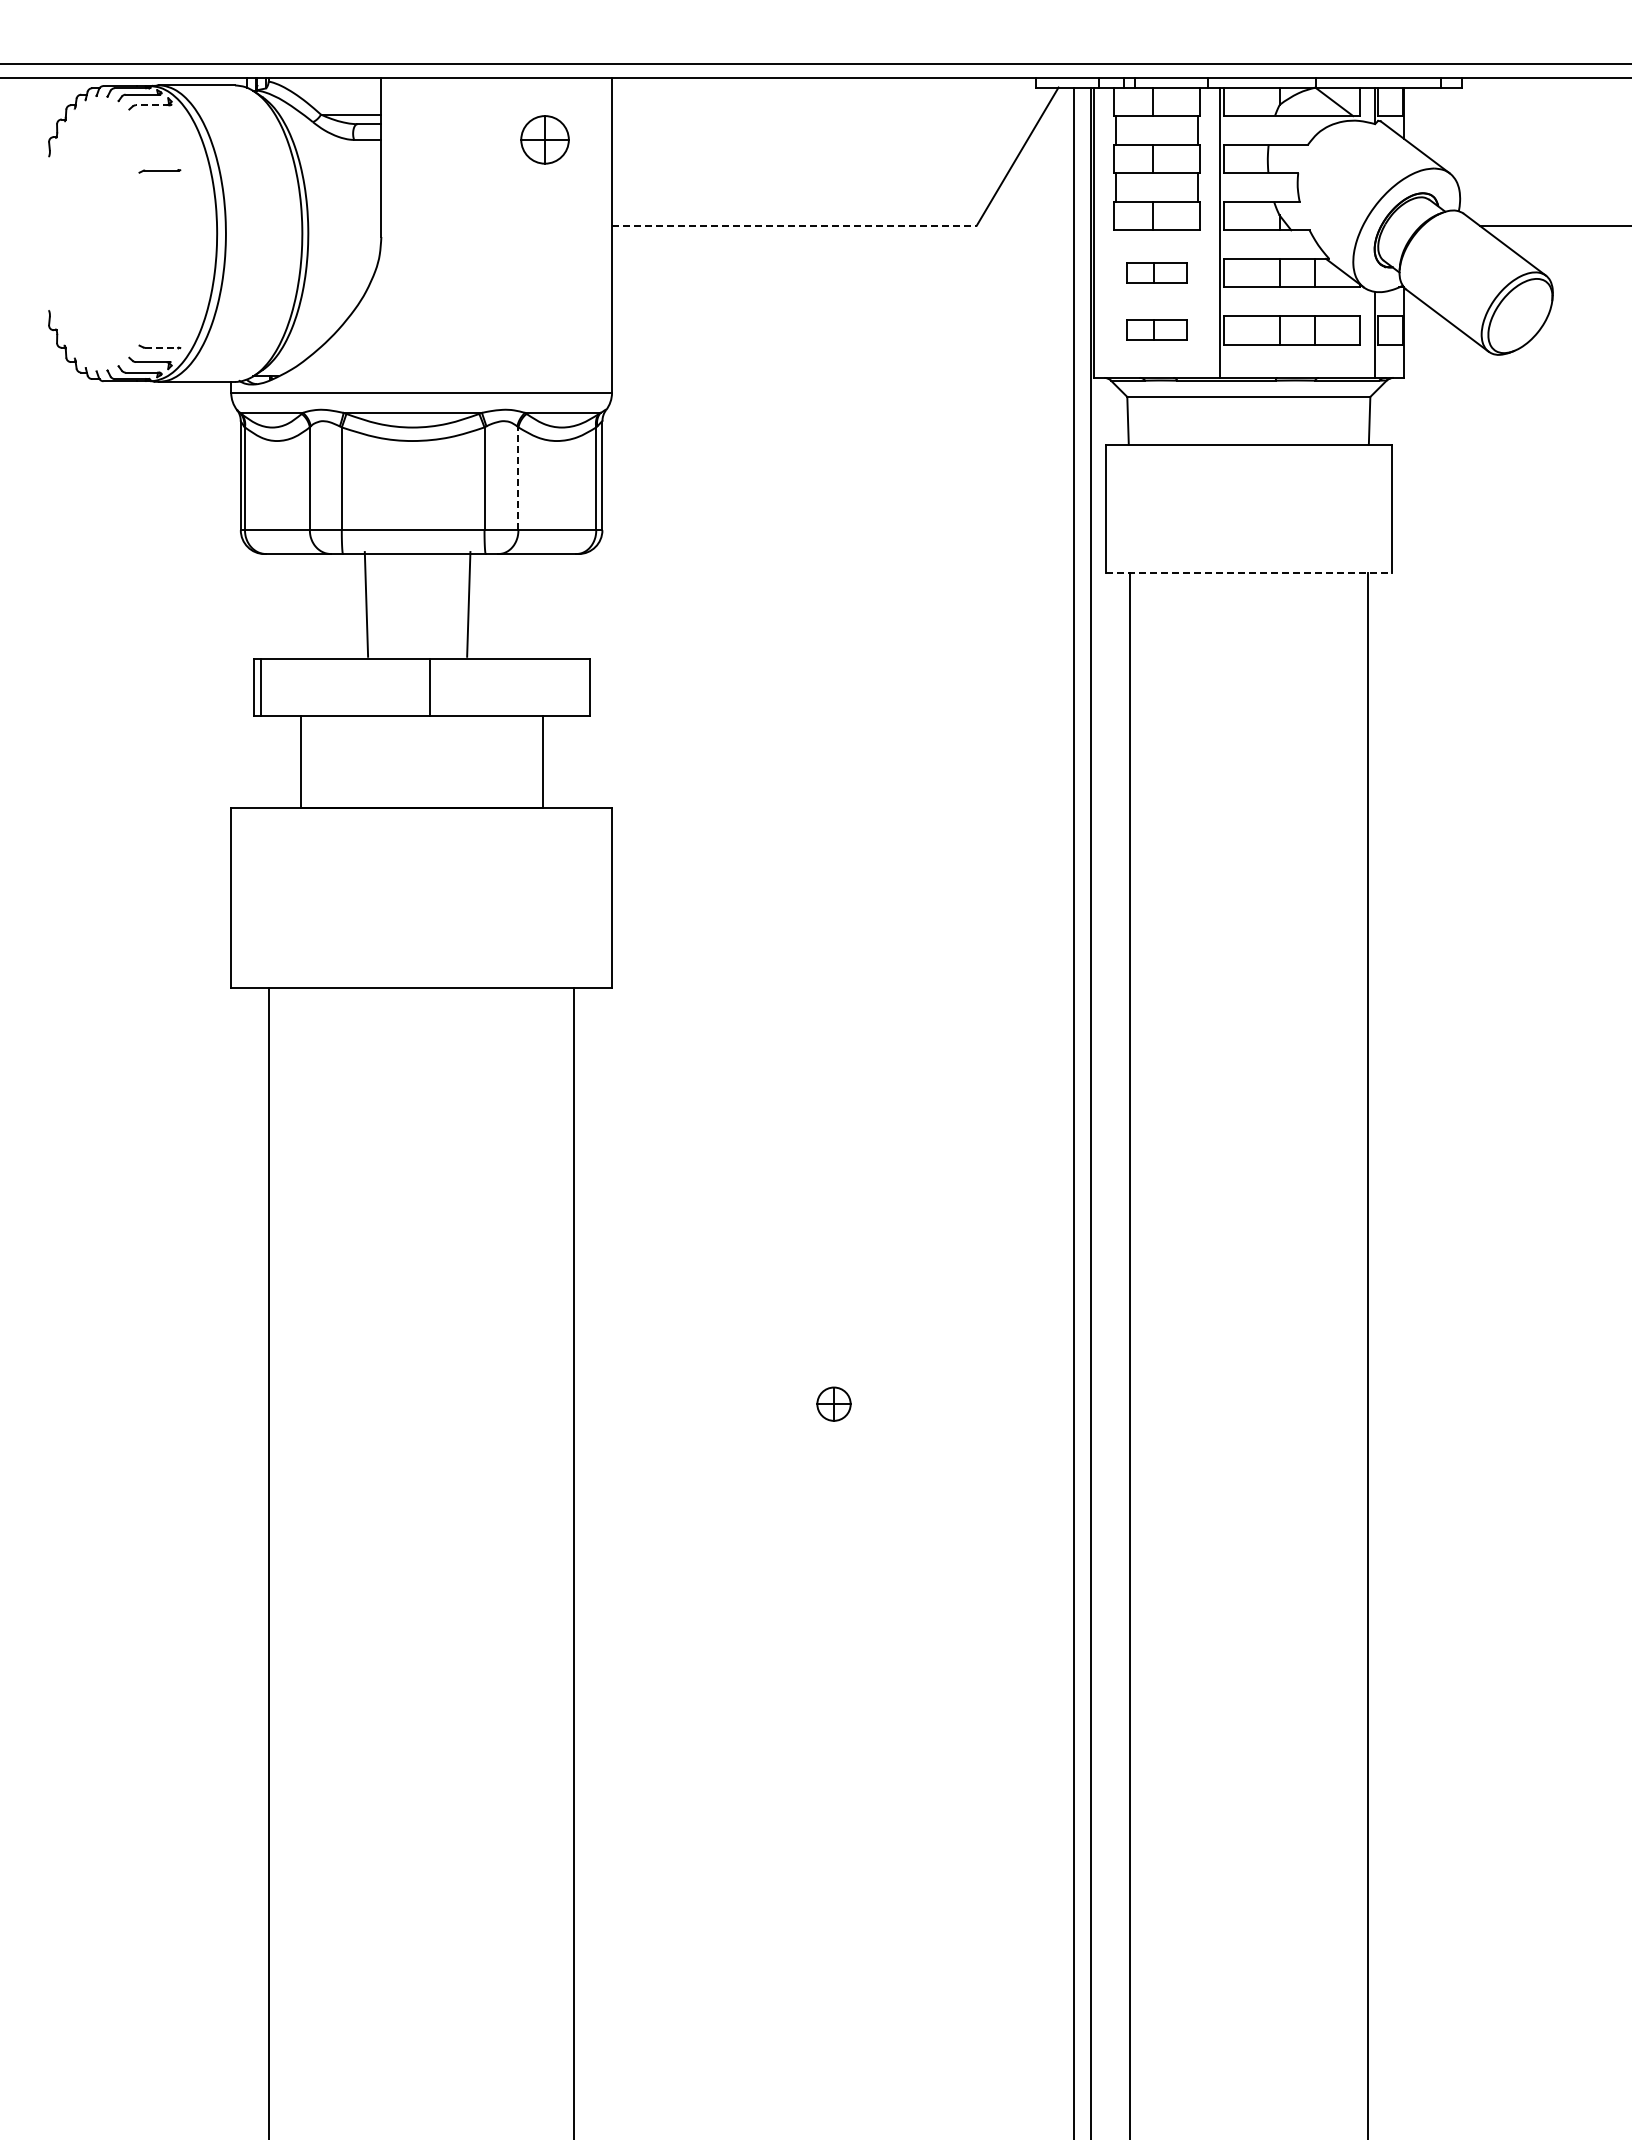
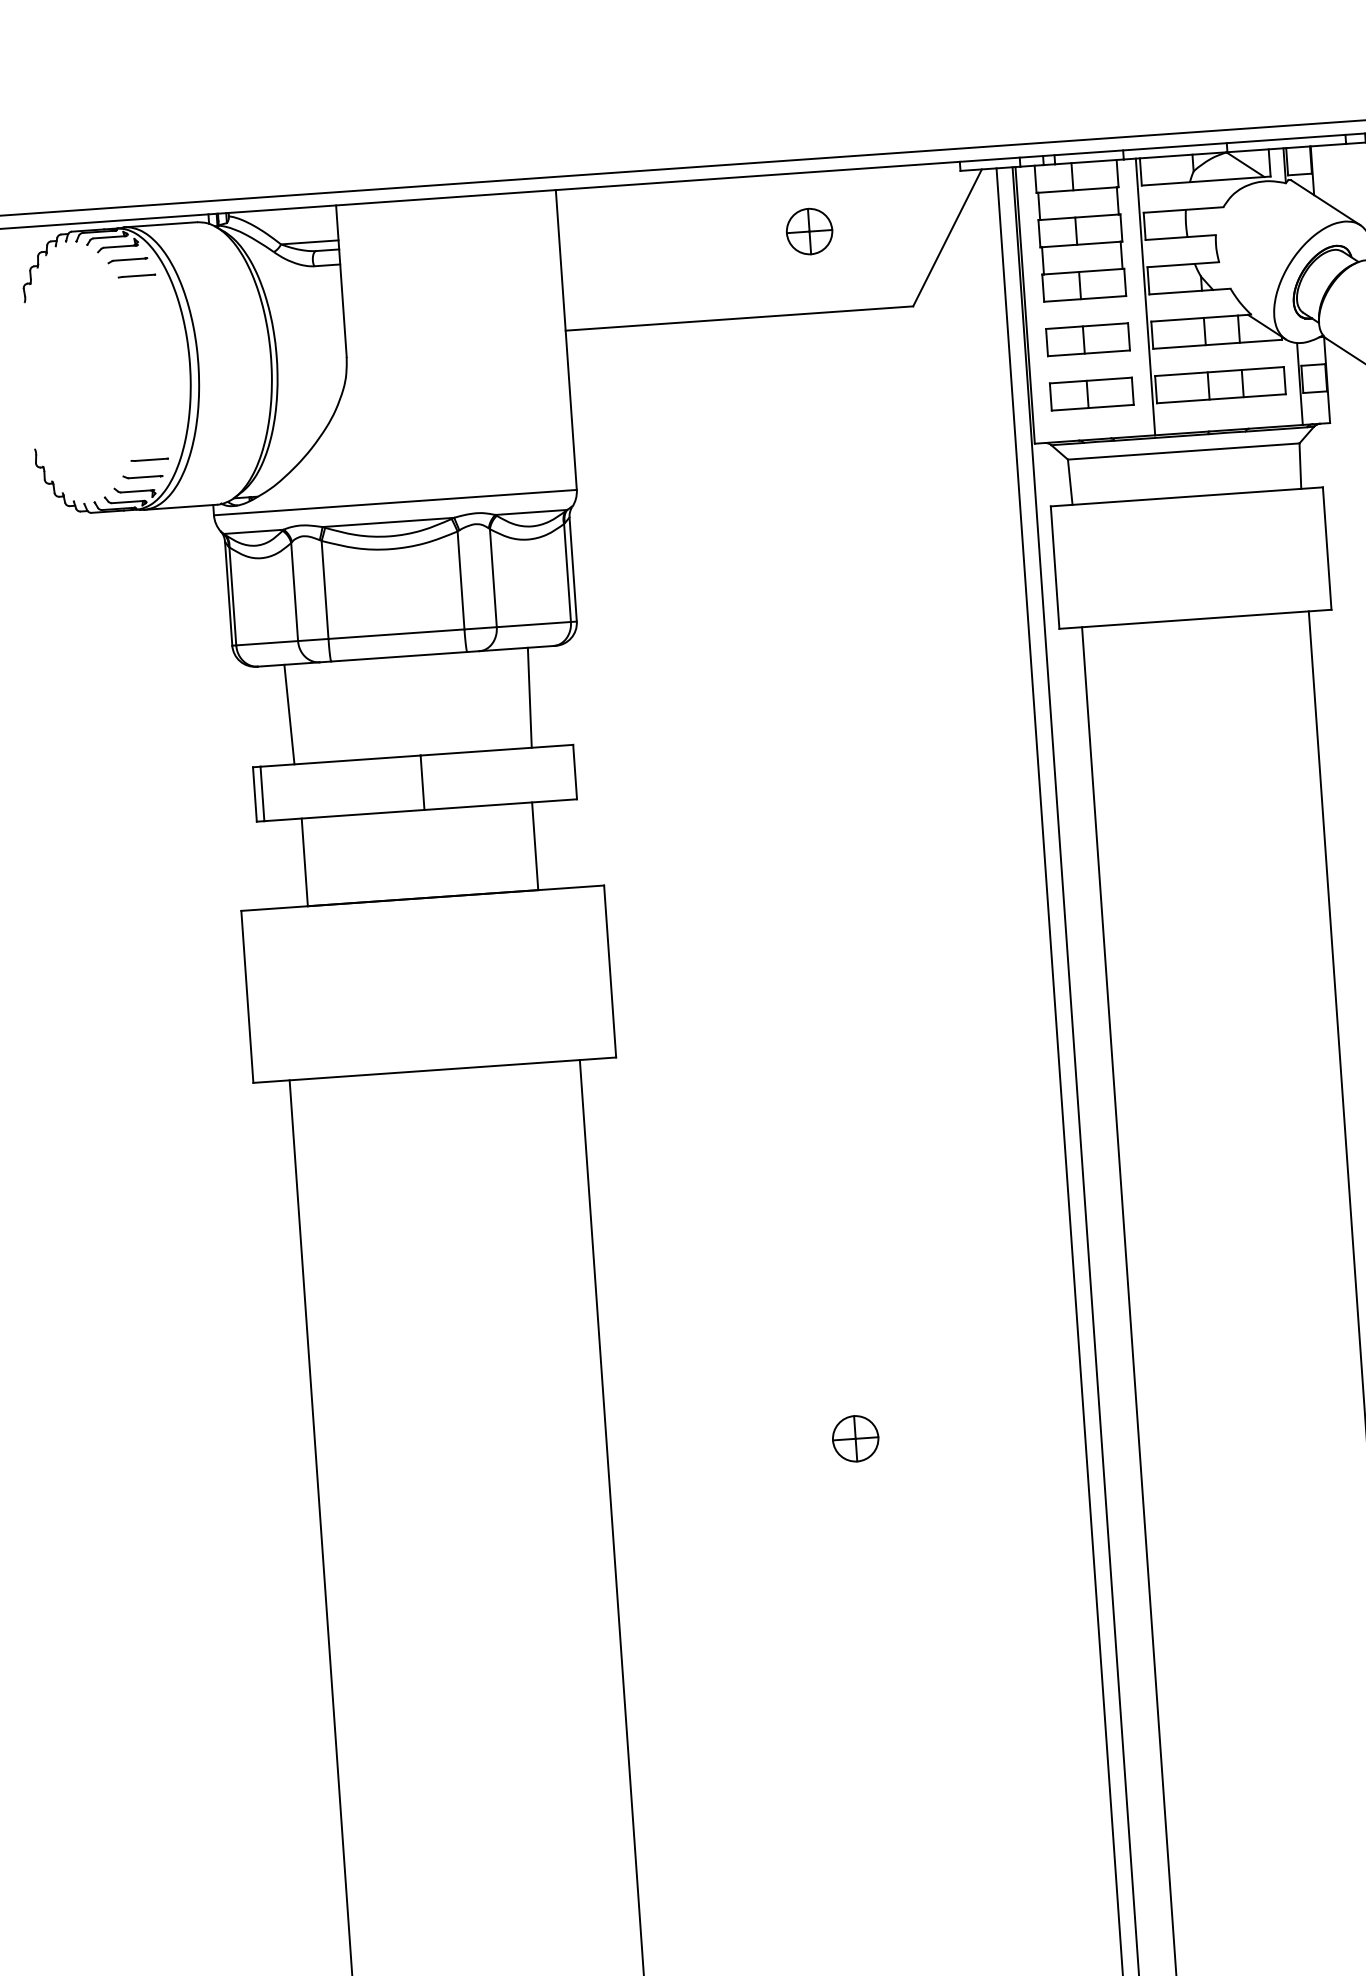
line: (152, 105) -> (119, 246), dashed -> solid
line: (168, 137) -> (137, 276), added
part: (544, 139) -> (809, 231), moved
part: (159, 171) -> (127, 260), moved
line: (794, 225) -> (739, 318), dashed -> solid
part: (1156, 272) -> (1087, 339), size x1.43
line: (168, 330) -> (150, 460), added
part: (1156, 330) -> (1091, 394), size x1.43
line: (162, 347) -> (145, 476), dashed -> solid
line: (518, 478) -> (493, 577), dashed -> solid
line: (1248, 573) -> (1195, 619), dashed -> solid
line: (366, 604) -> (289, 714), moved
line: (468, 604) -> (529, 697), moved
part: (833, 1403) -> (855, 1438), size x1.43

